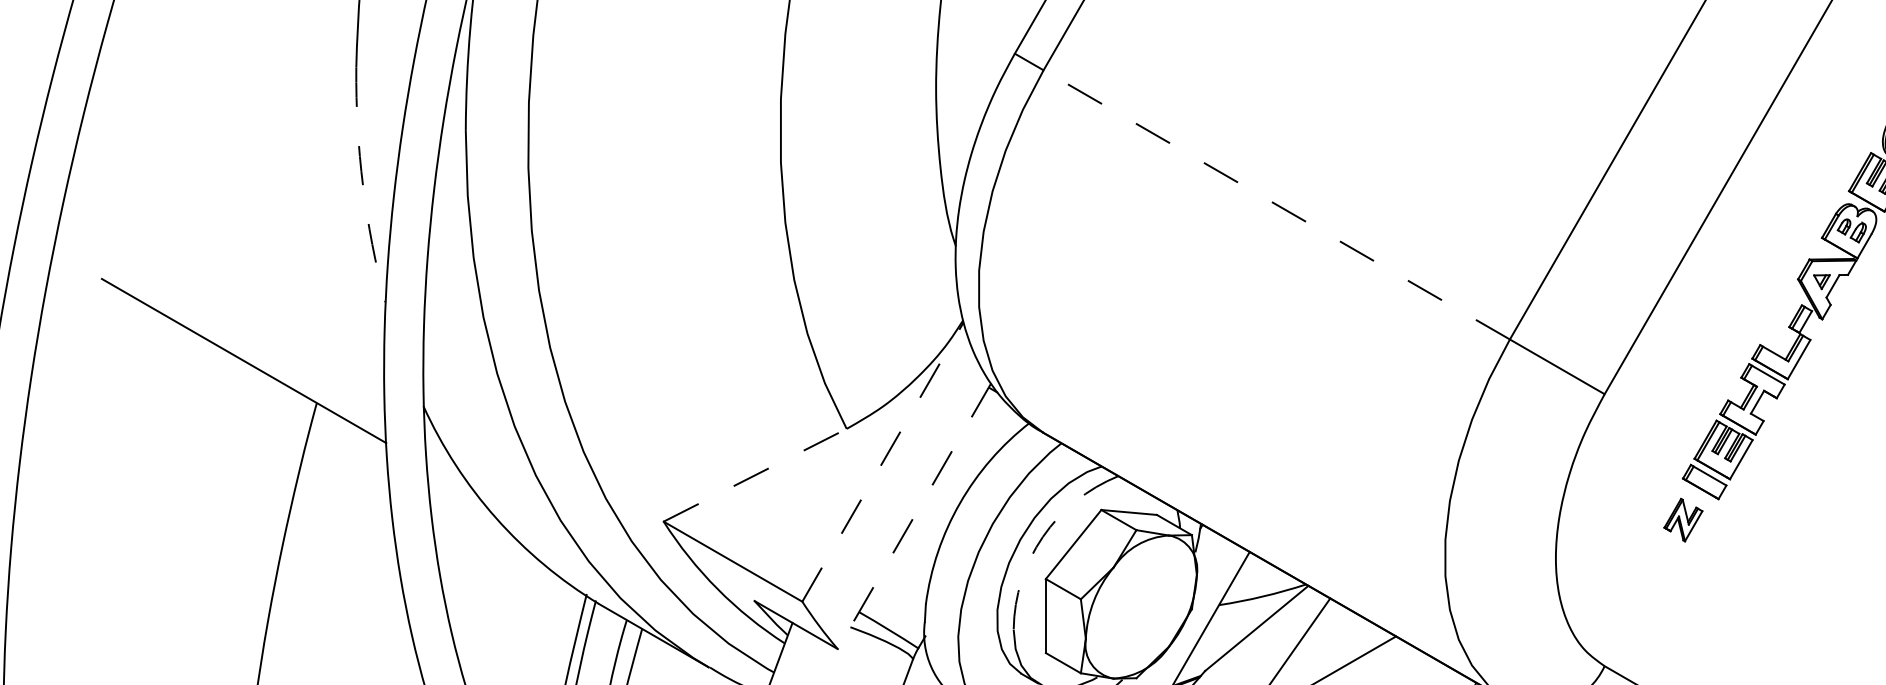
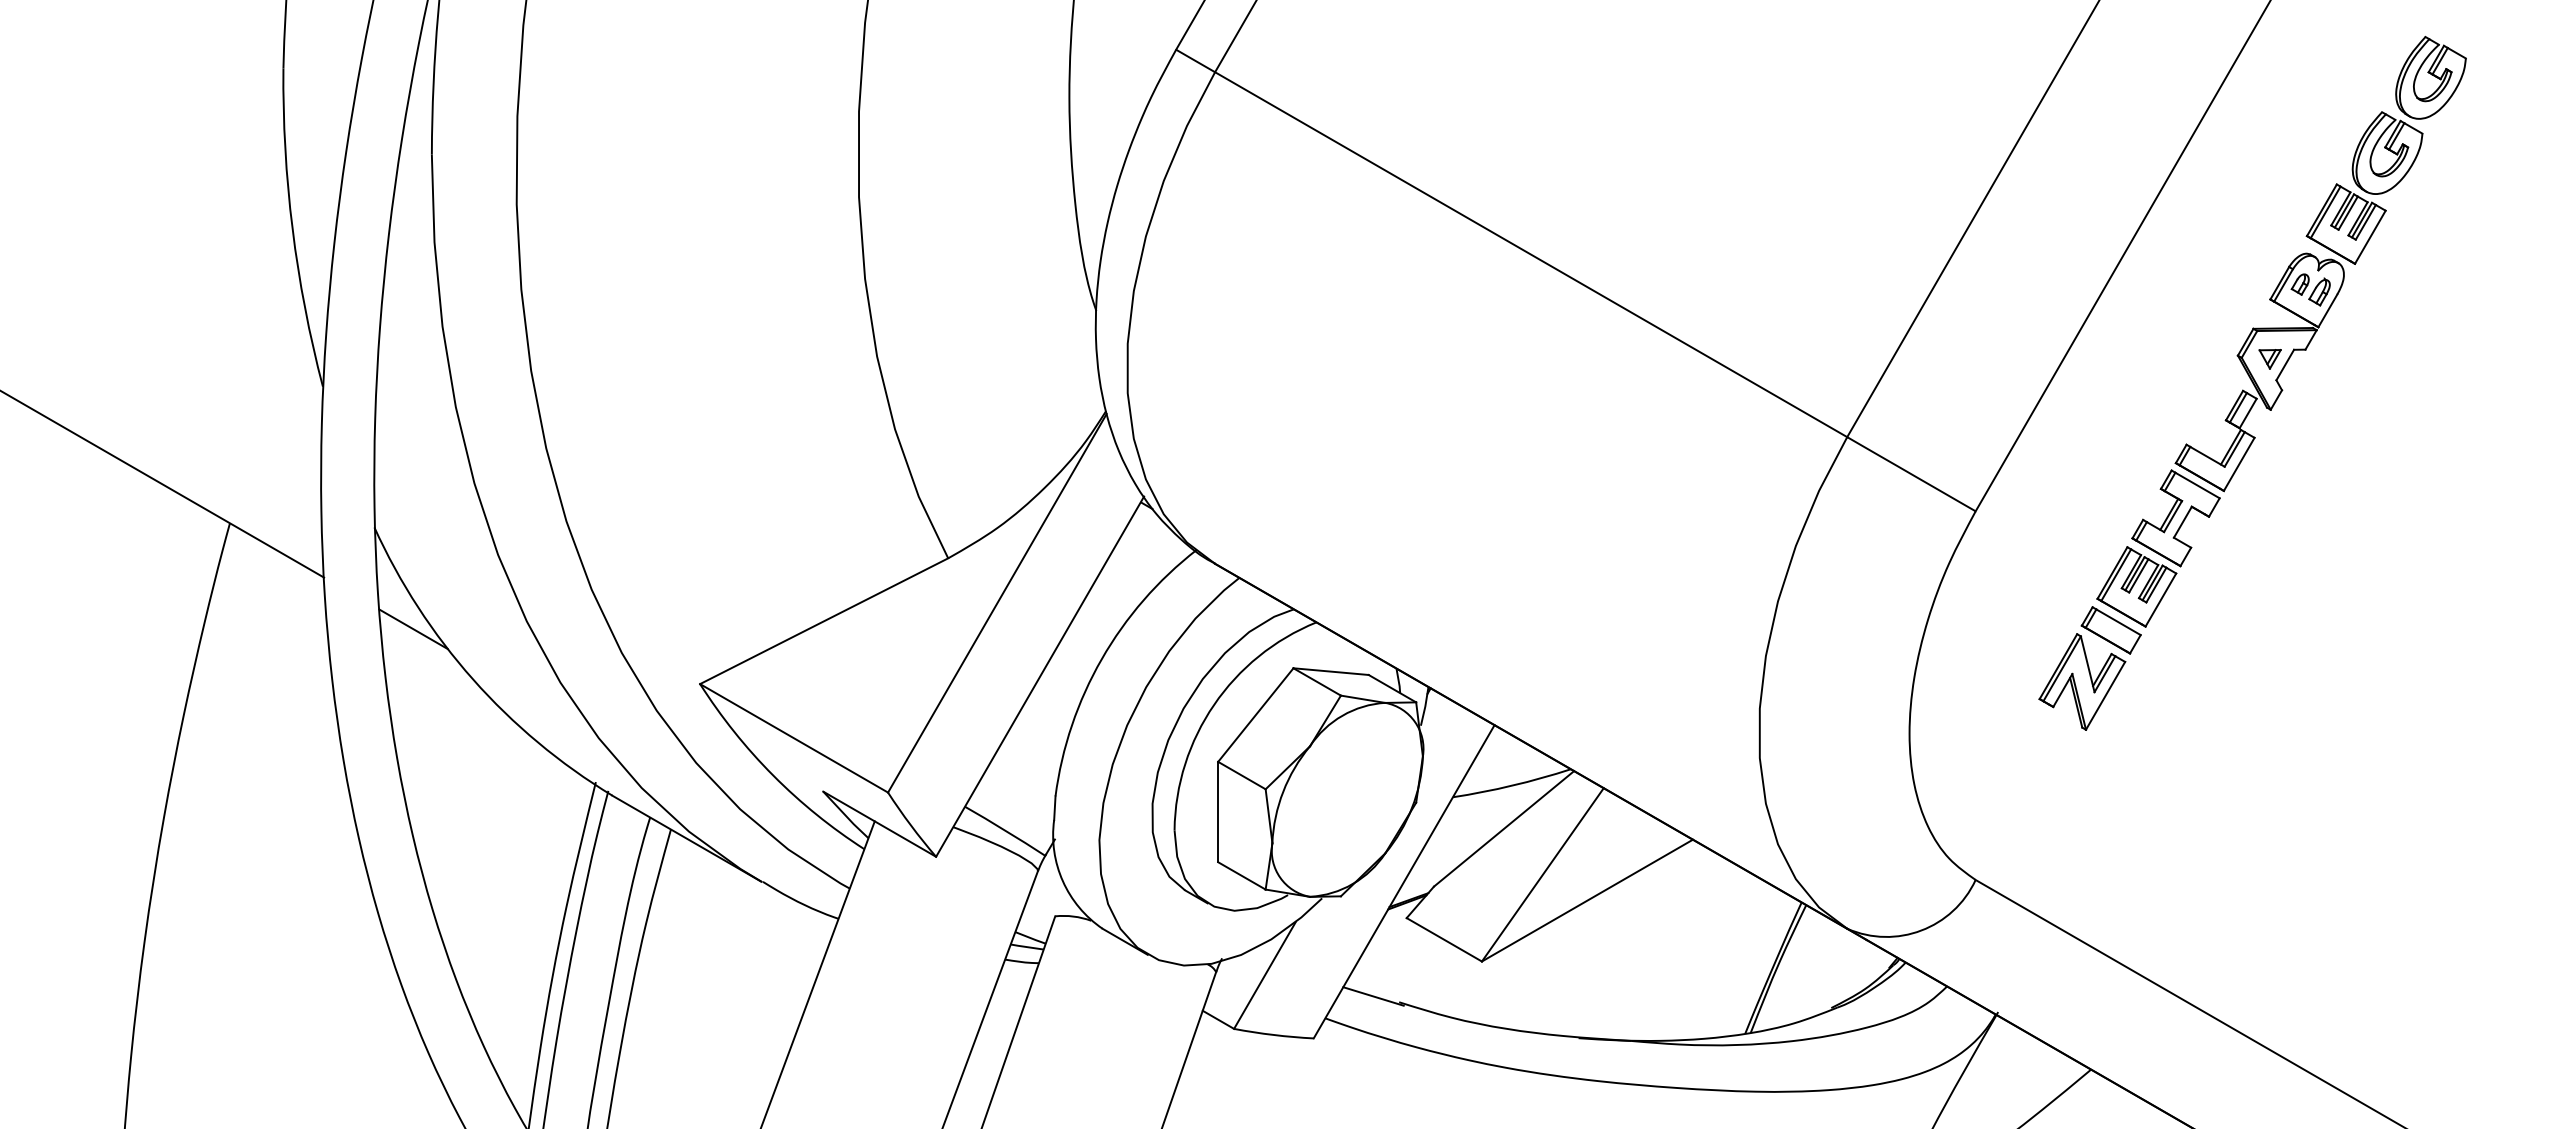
arc: (362, 185) -> (292, 228), dashed -> solid
line: (1277, 204) -> (1531, 254), dashed -> solid
line: (883, 462) -> (997, 603), dashed -> solid
line: (755, 474) -> (824, 620), dashed -> solid
line: (452, 480) -> (413, 628), added
line: (914, 516) -> (1039, 677), dashed -> solid
part: (1683, 519) -> (2082, 681), size x1.67
arc: (1043, 536) -> (1214, 704), dashed -> solid

